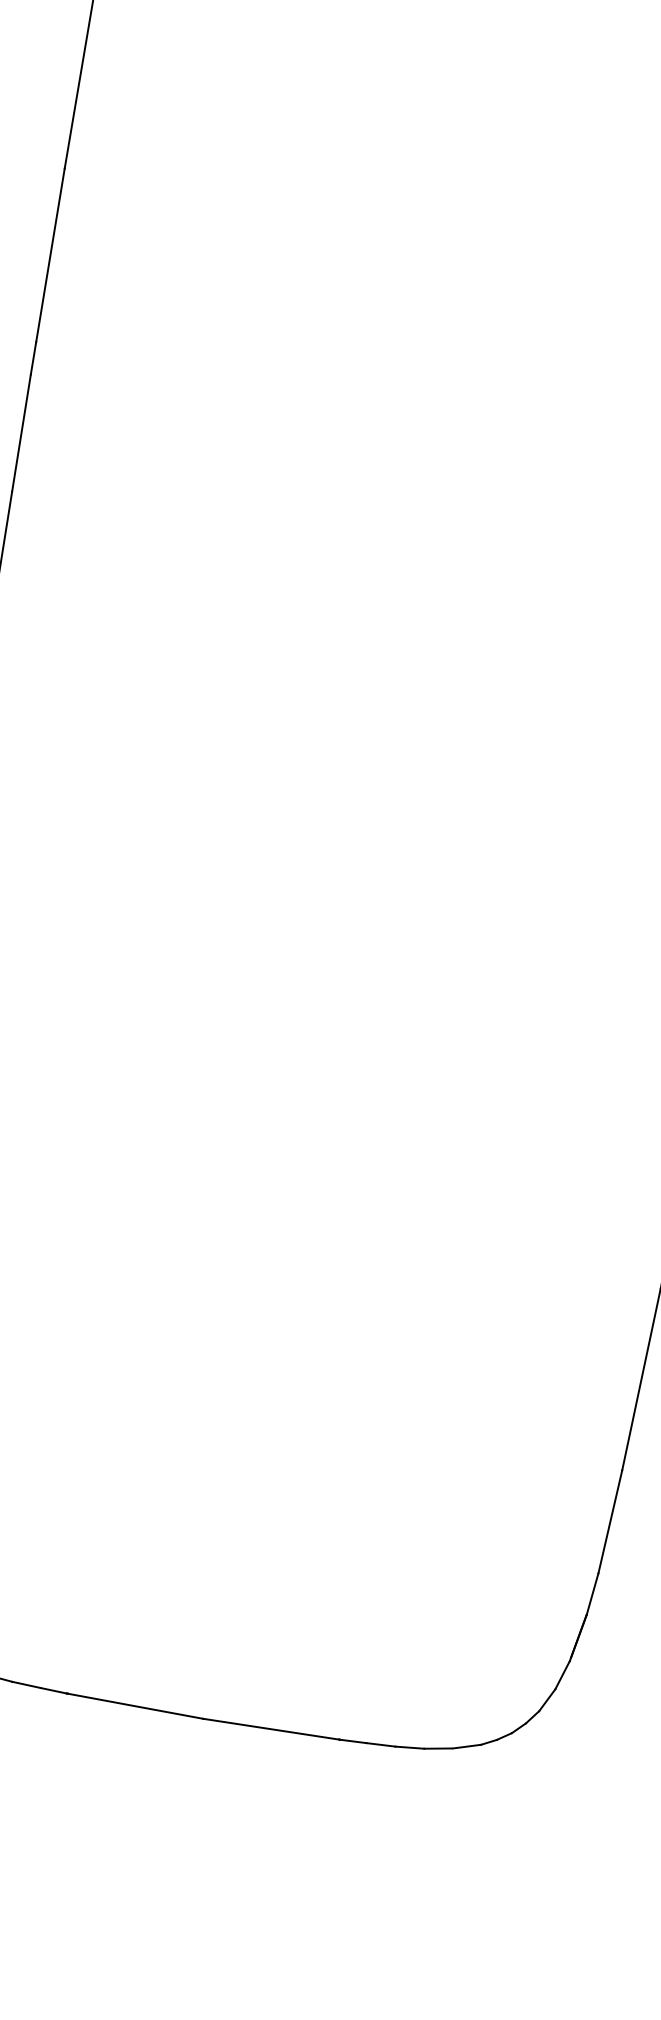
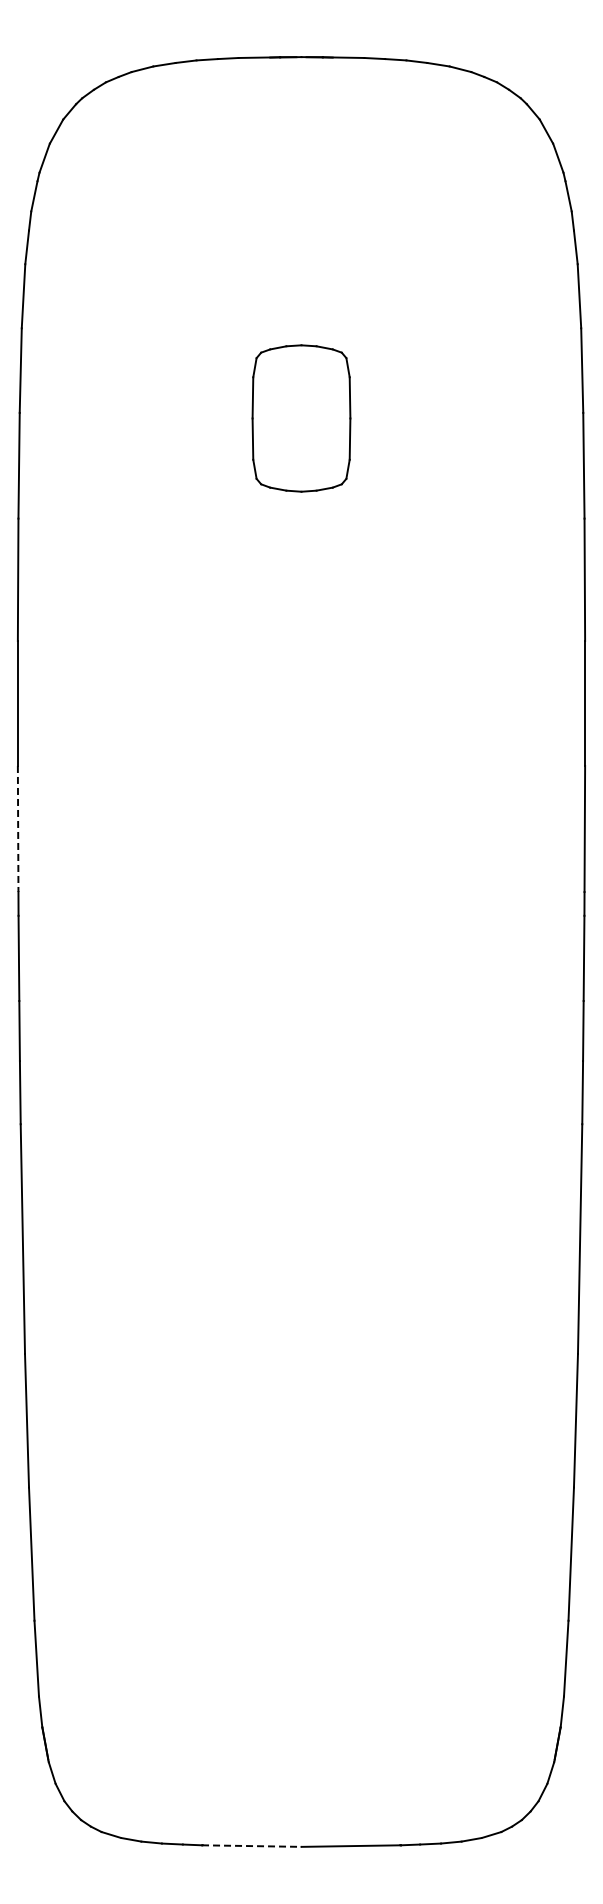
line: (50, 256) -> (18, 829), solid -> dashed
line: (134, 1706) -> (251, 1846), solid -> dashed

